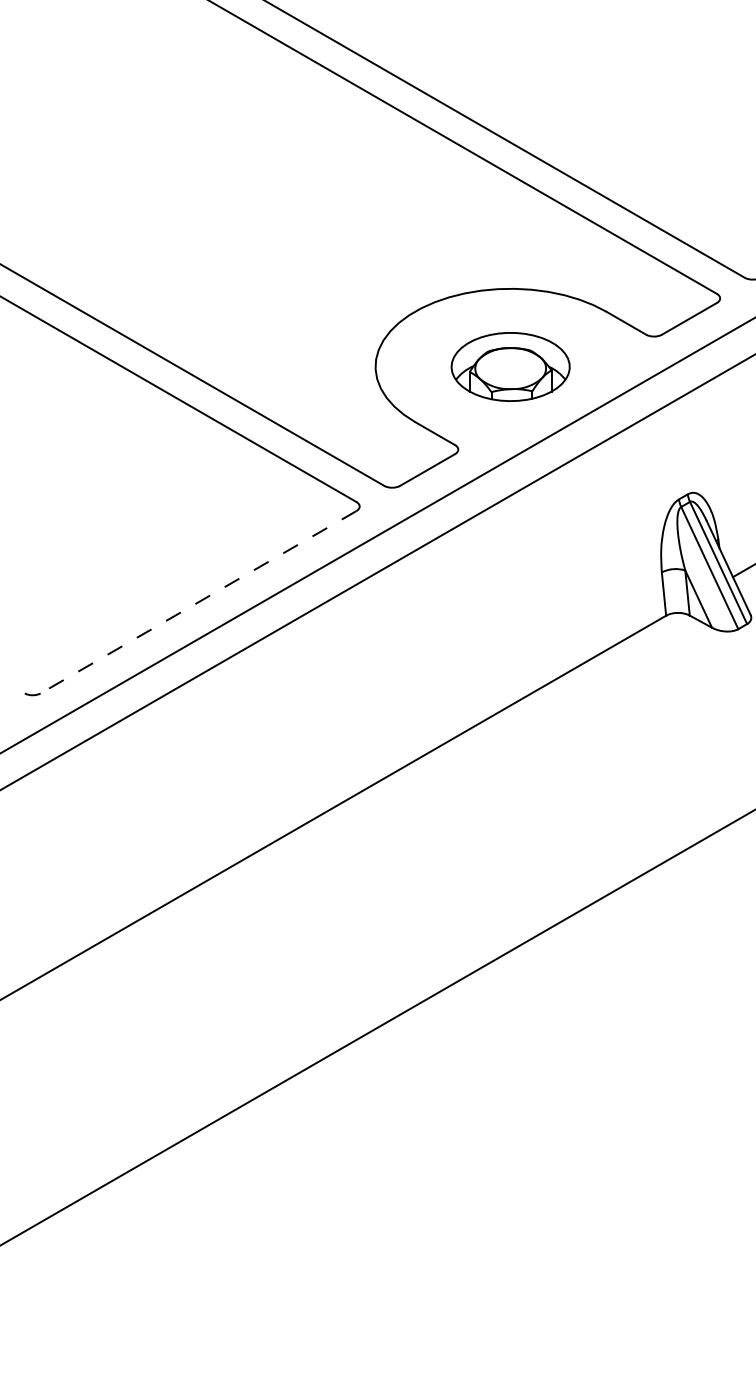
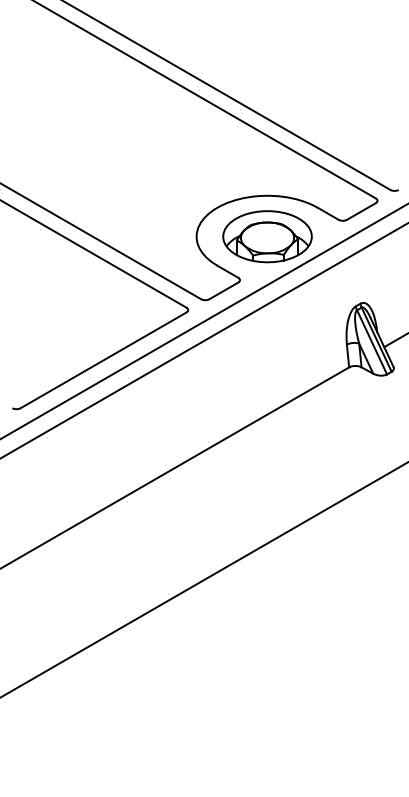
part: (510, 366) -> (267, 236), size x1.43
line: (198, 602) -> (103, 360), dashed -> solid

